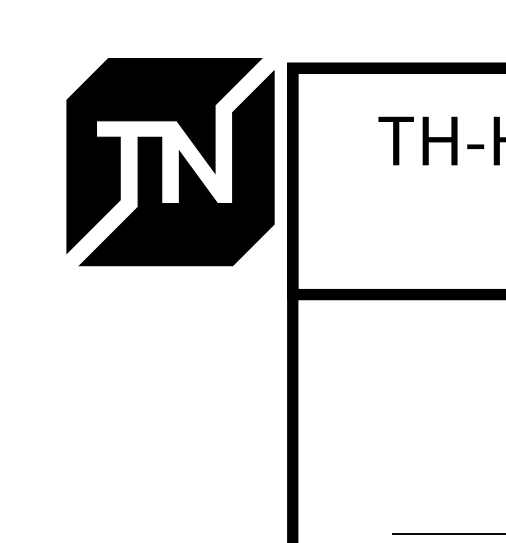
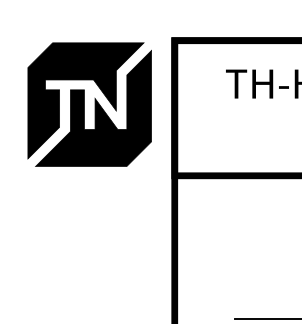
part: (170, 161) -> (89, 104), moved

